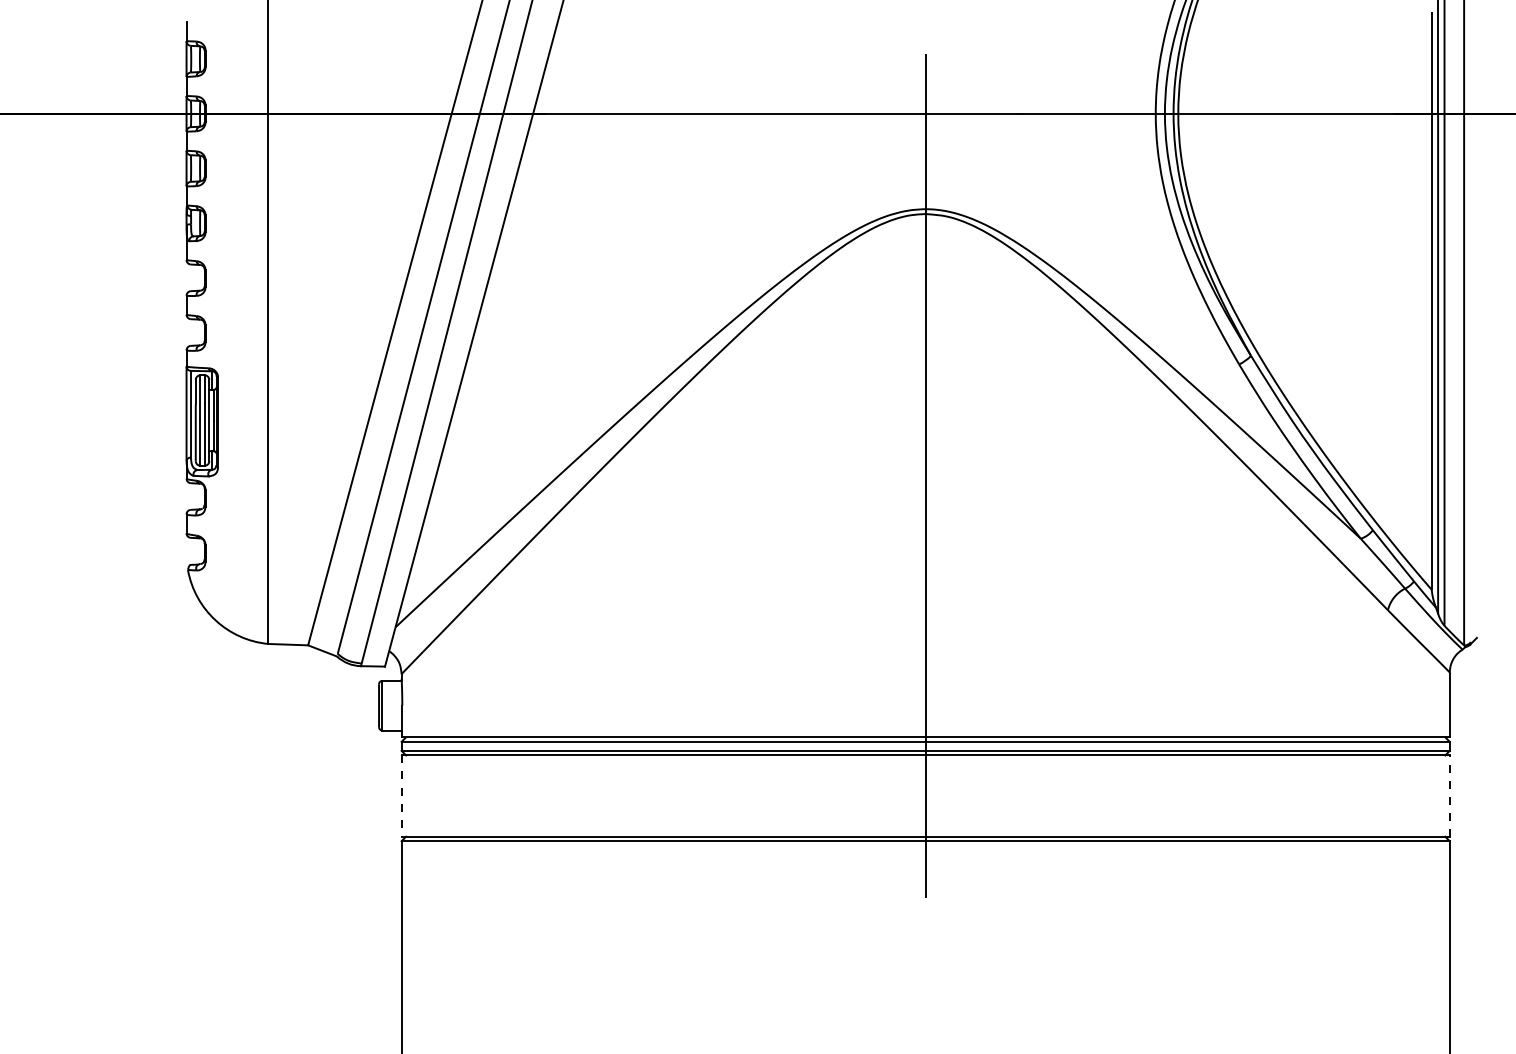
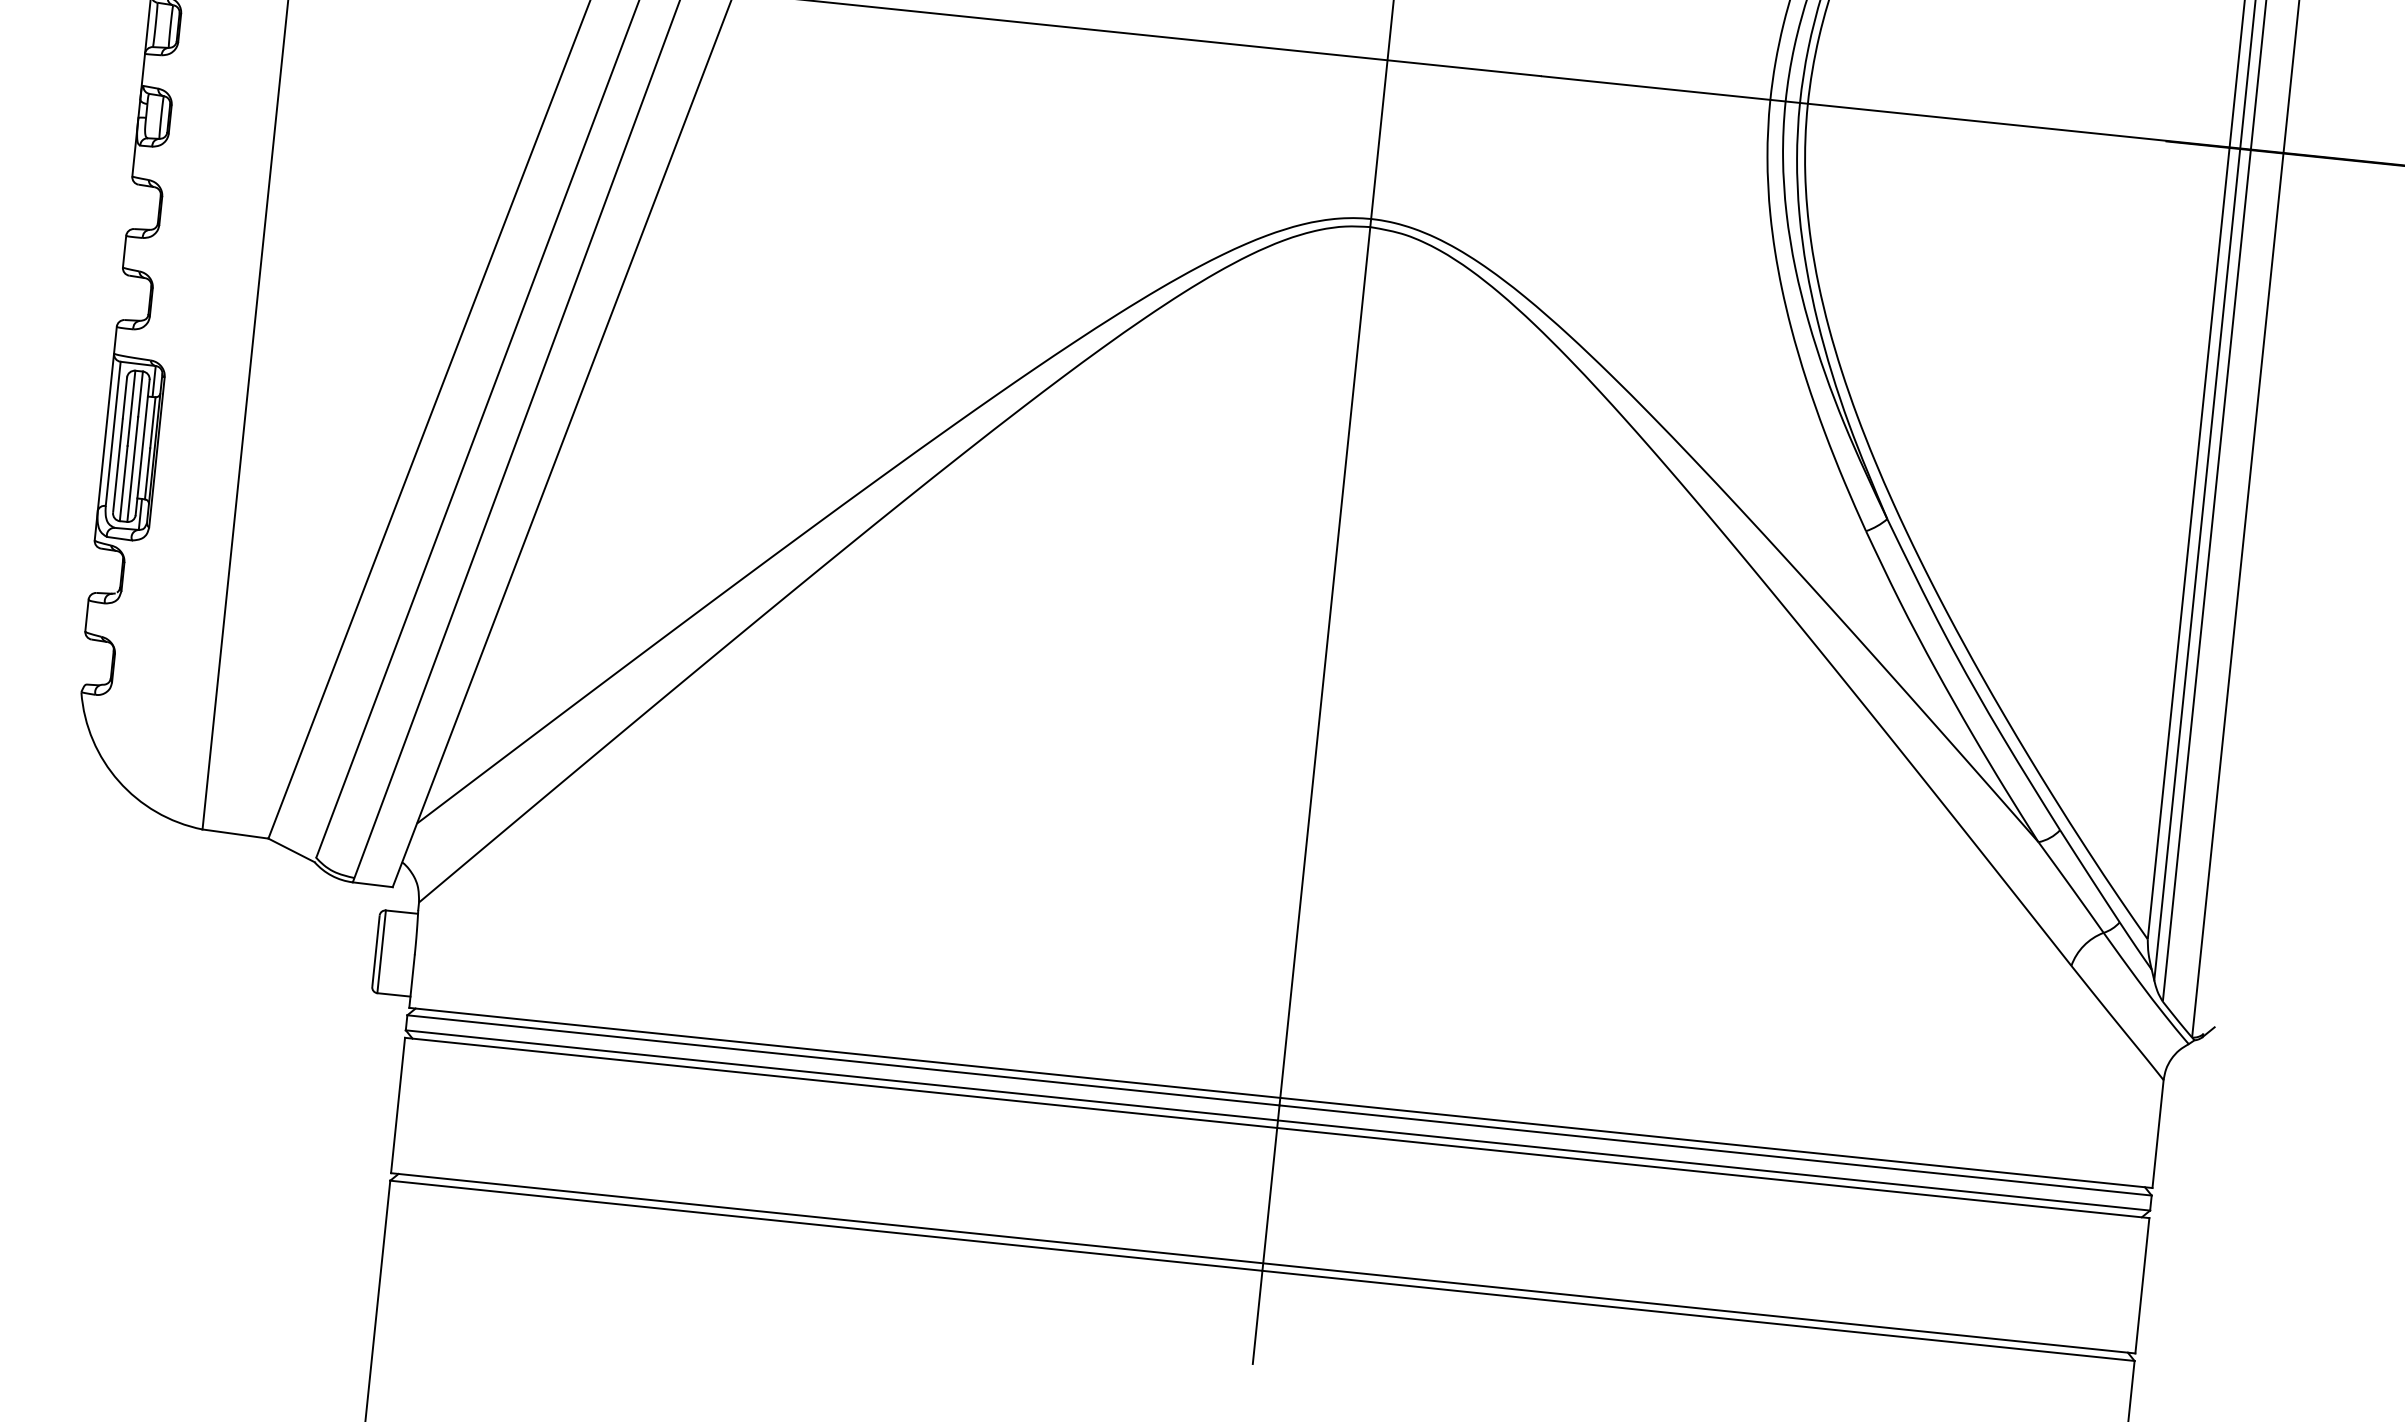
line: (401, 796) -> (397, 1106), dashed -> solid
line: (1449, 796) -> (2141, 1286), dashed -> solid

